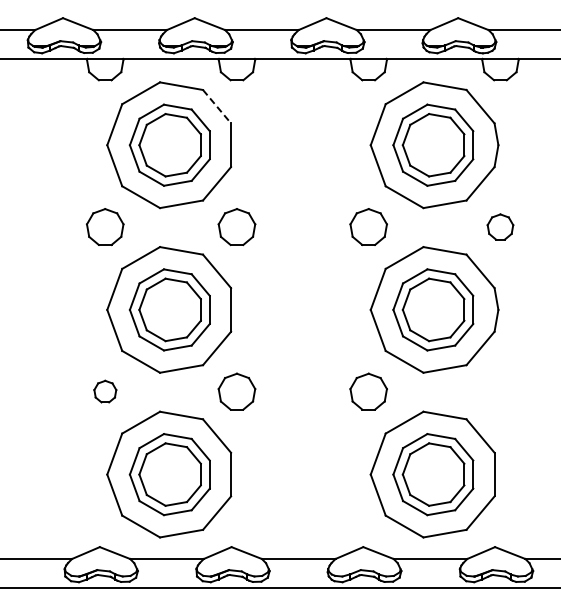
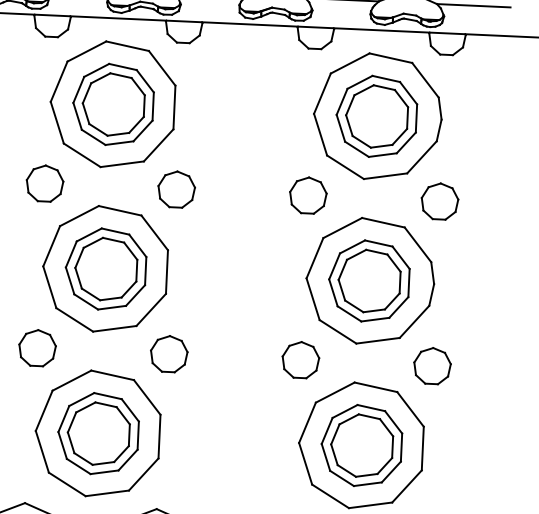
line: (217, 106) -> (162, 68), dashed -> solid
part: (500, 226) -> (439, 200), size x1.43
part: (105, 391) -> (37, 347), size x1.67
part: (500, 391) -> (432, 365), added

